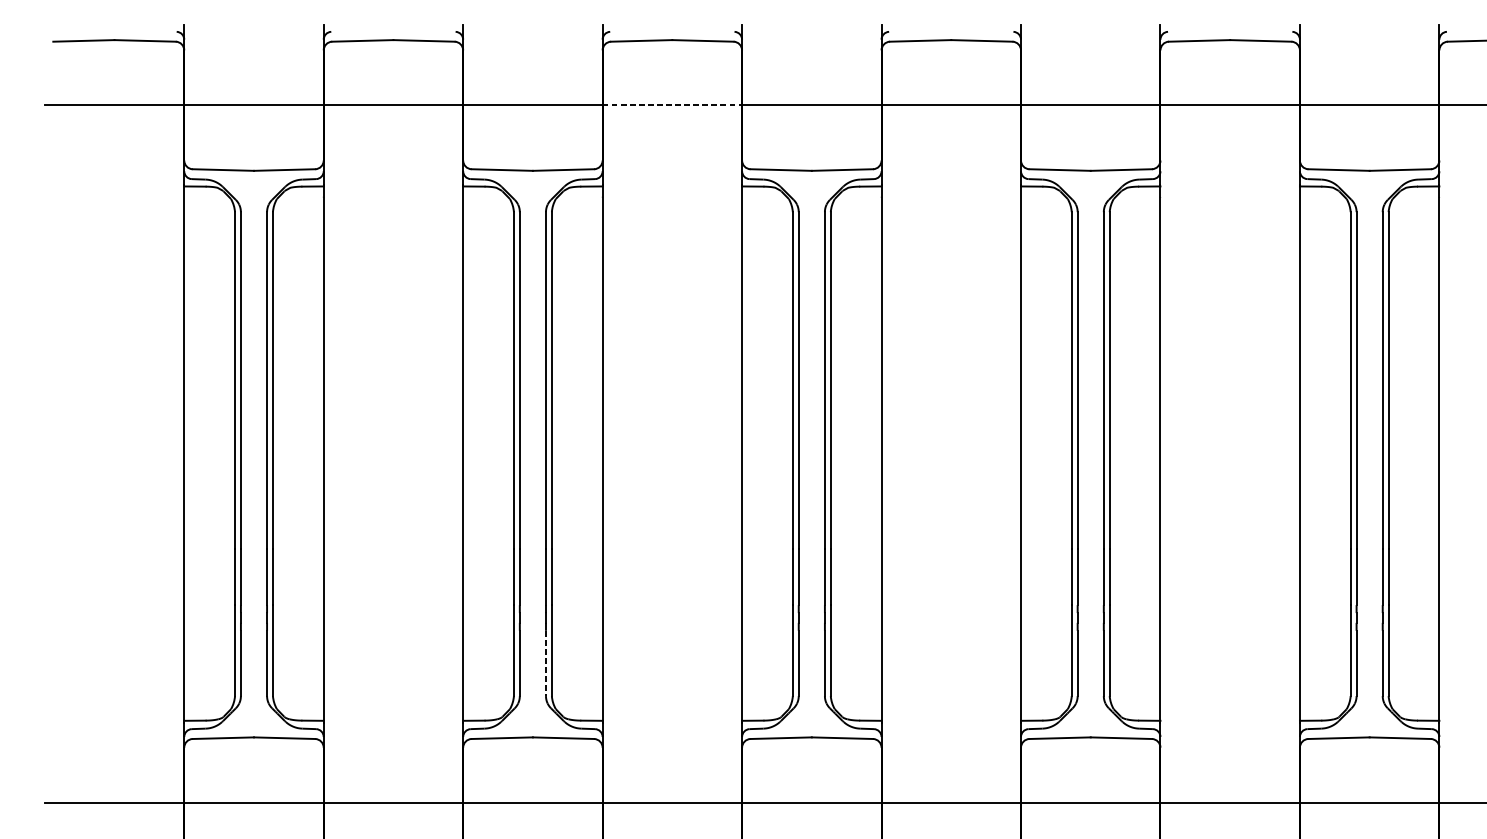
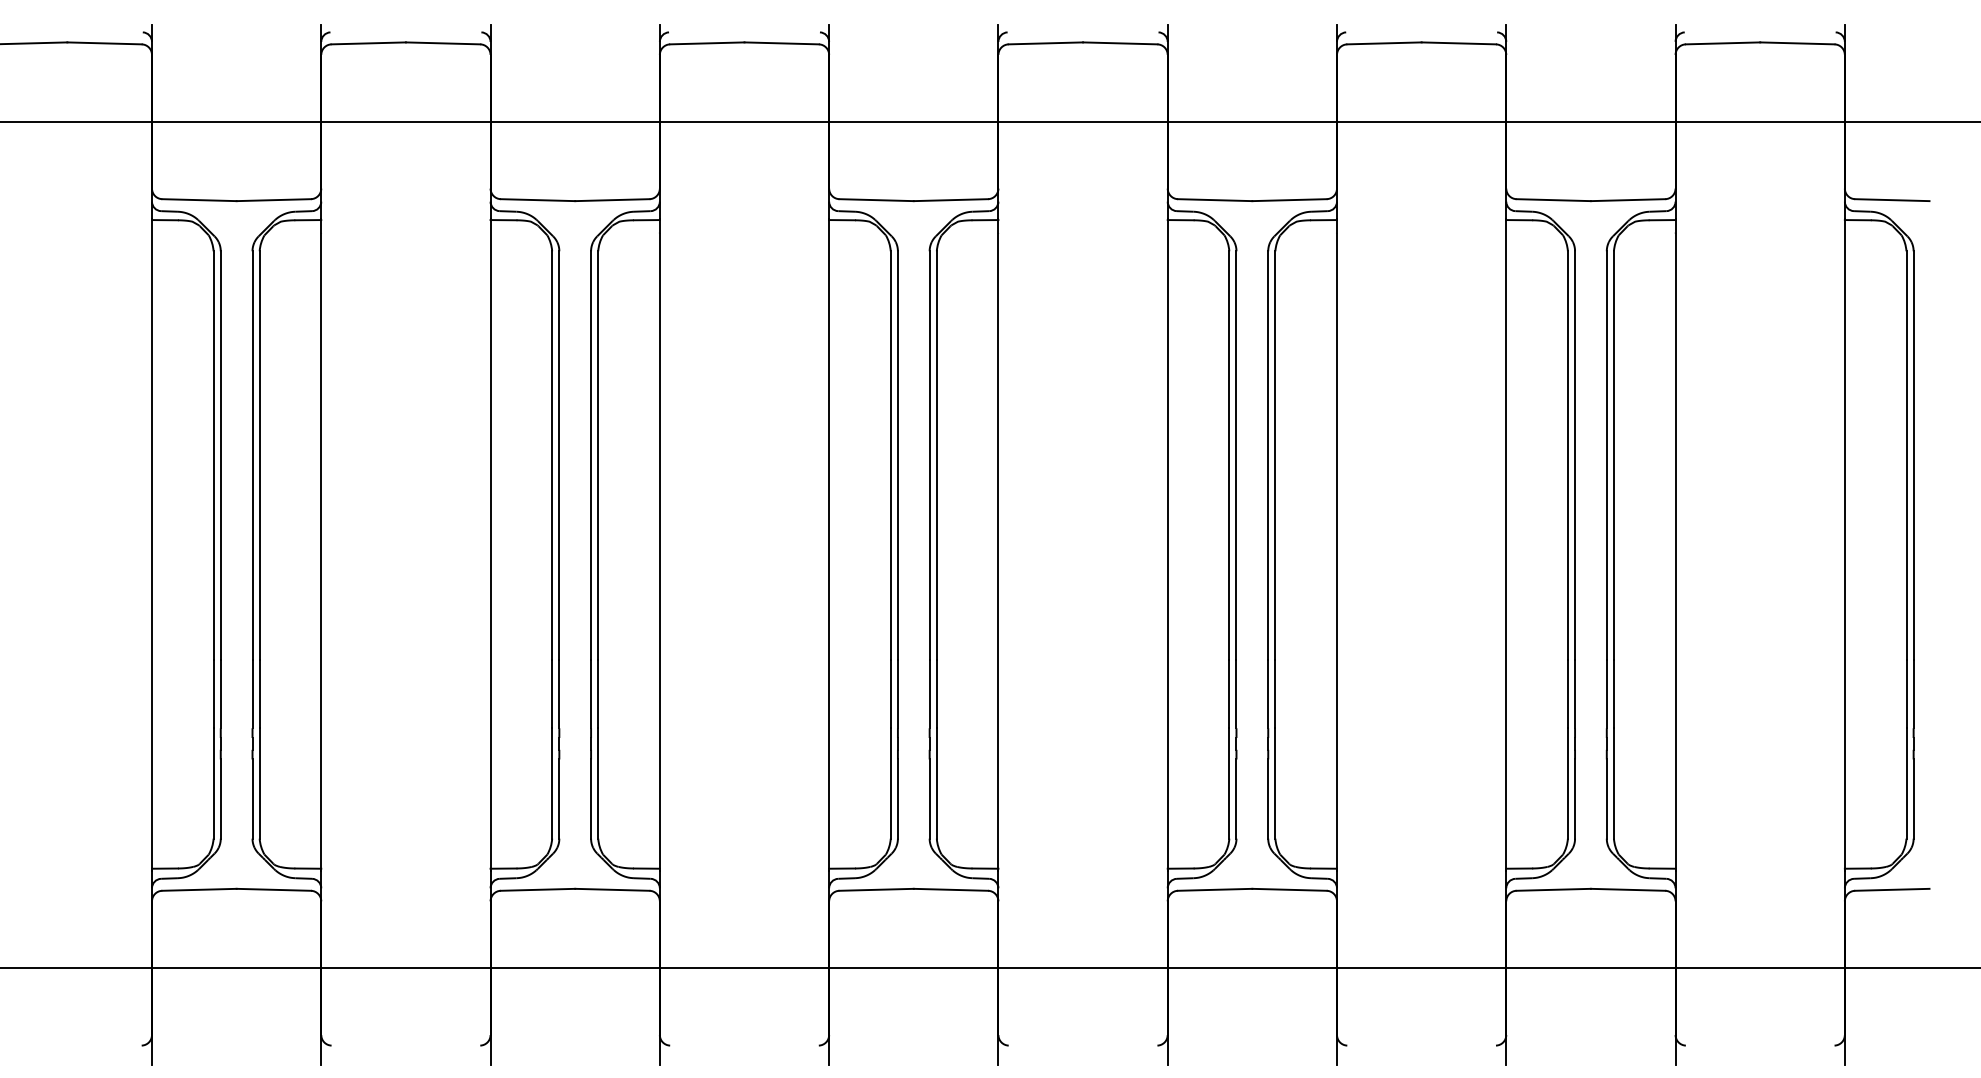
line: (672, 105) -> (744, 121), dashed -> solid
line: (546, 663) -> (591, 799), dashed -> solid

